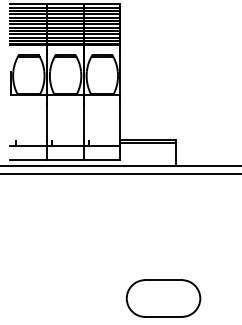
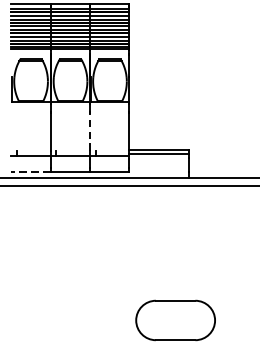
line: (83, 122) -> (89, 131), solid -> dashed
line: (28, 160) -> (30, 172), solid -> dashed

